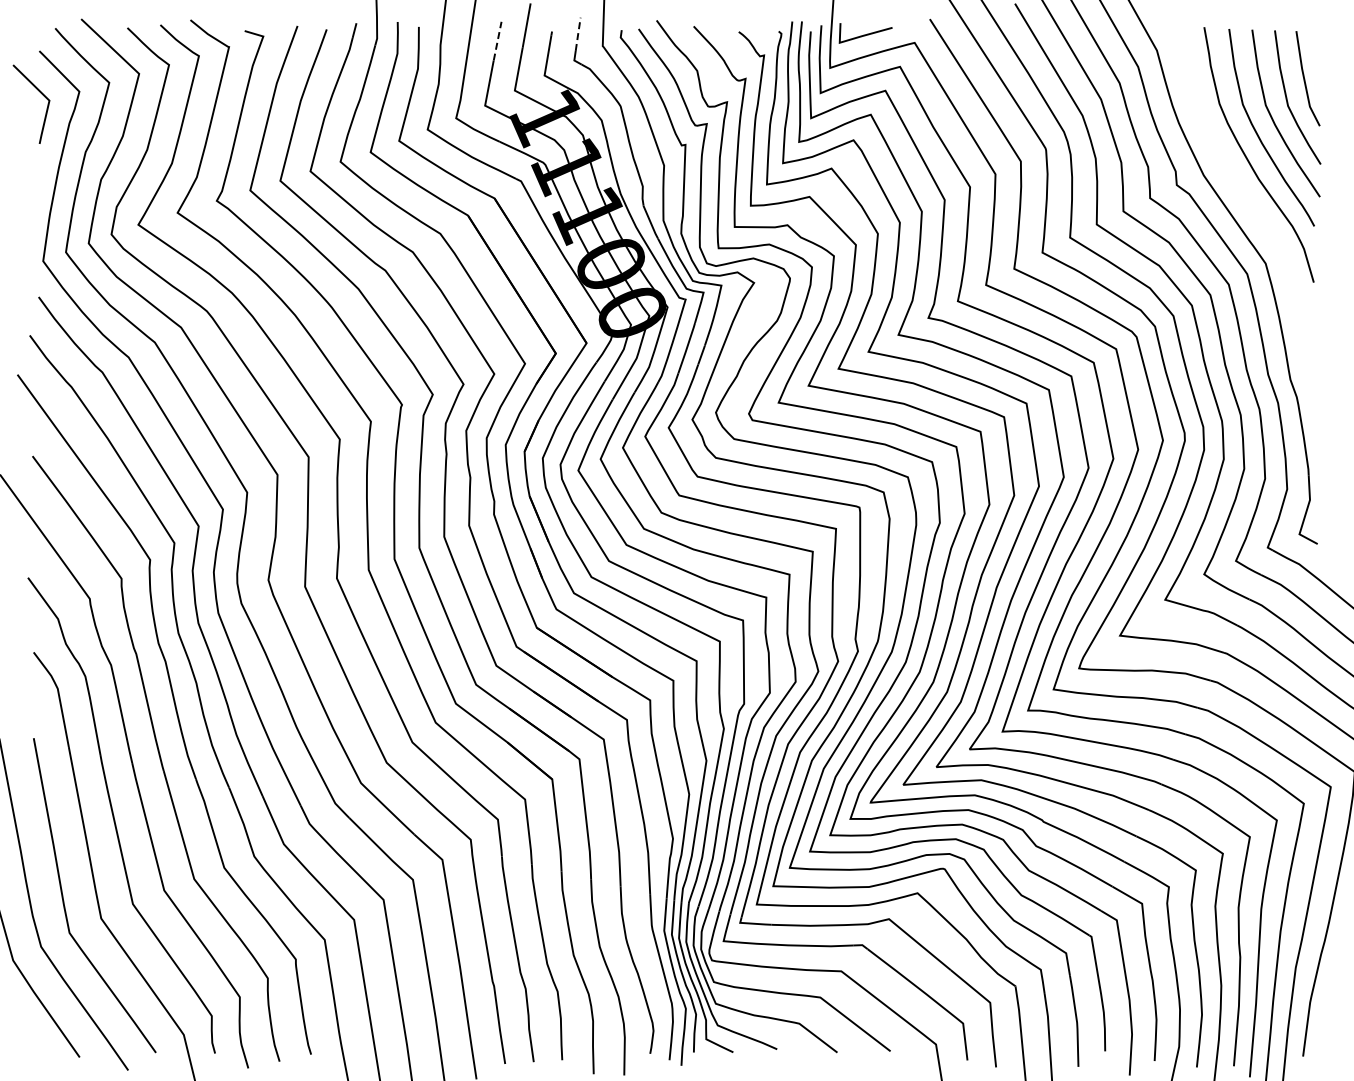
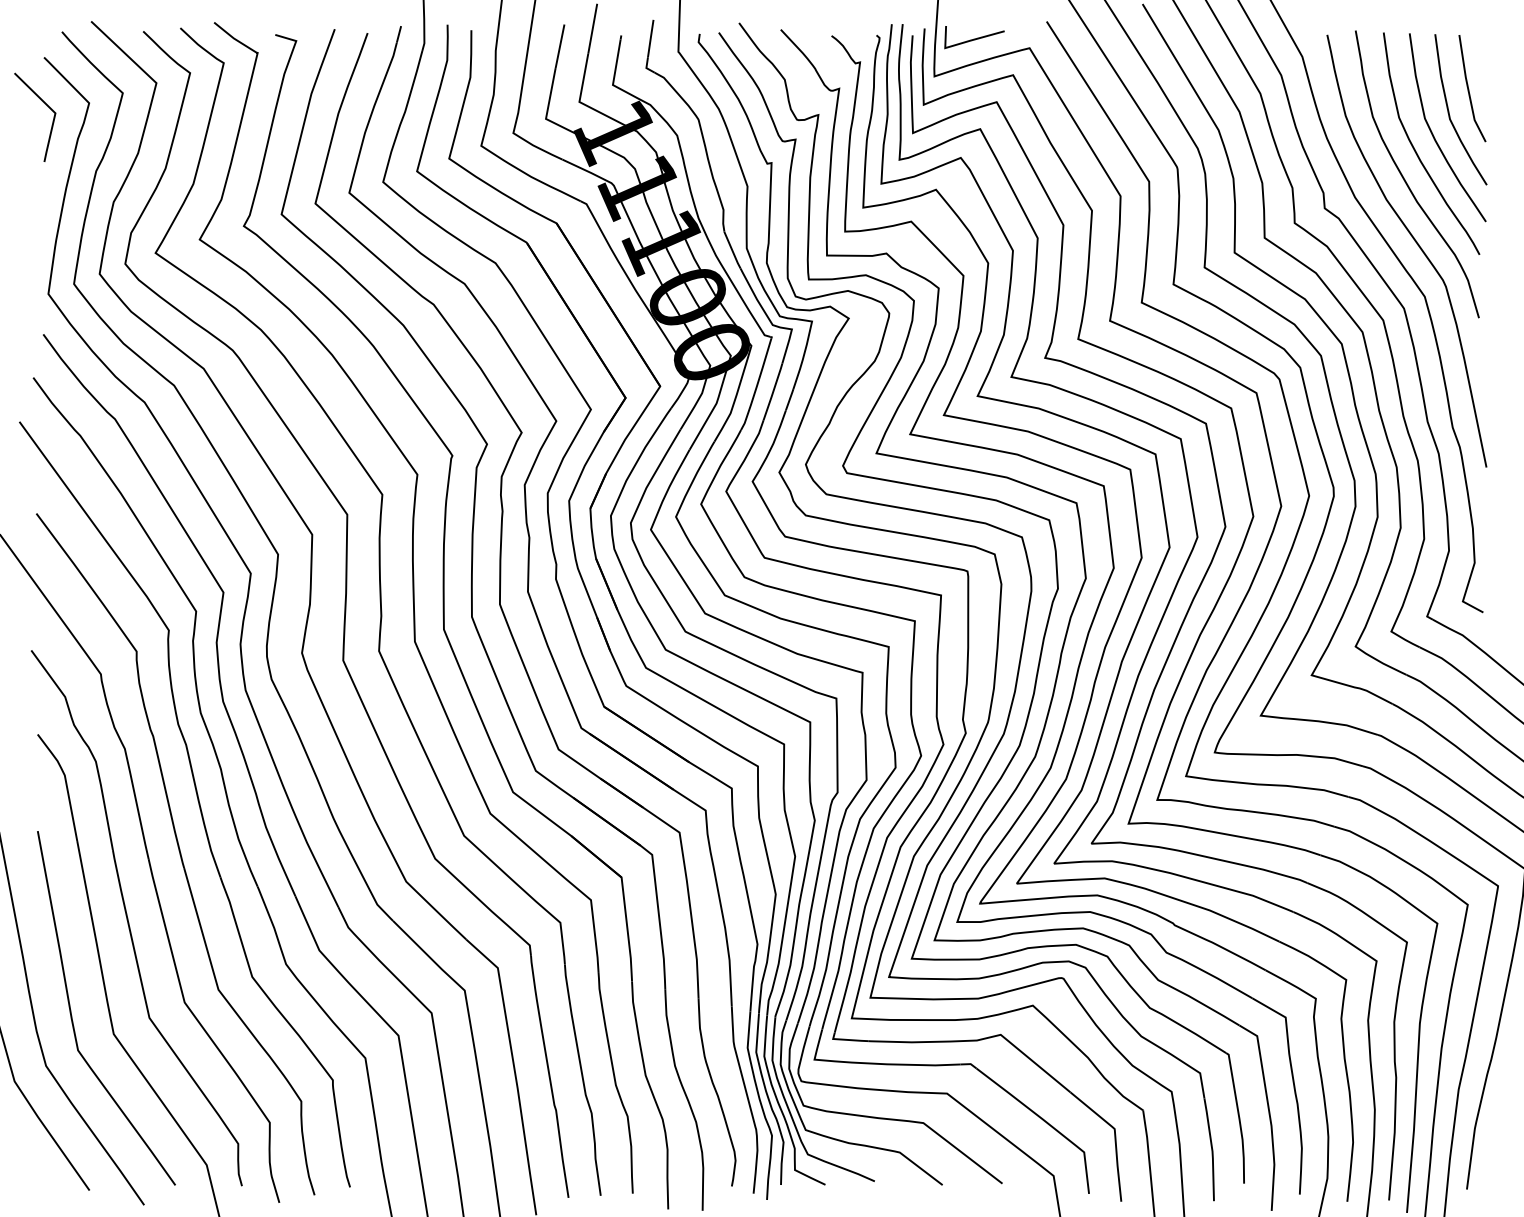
line: (578, 33) -> (651, 37), dashed -> solid
line: (497, 41) -> (559, 46), dashed -> solid
curve: (1258, 217) -> (1416, 244), added

